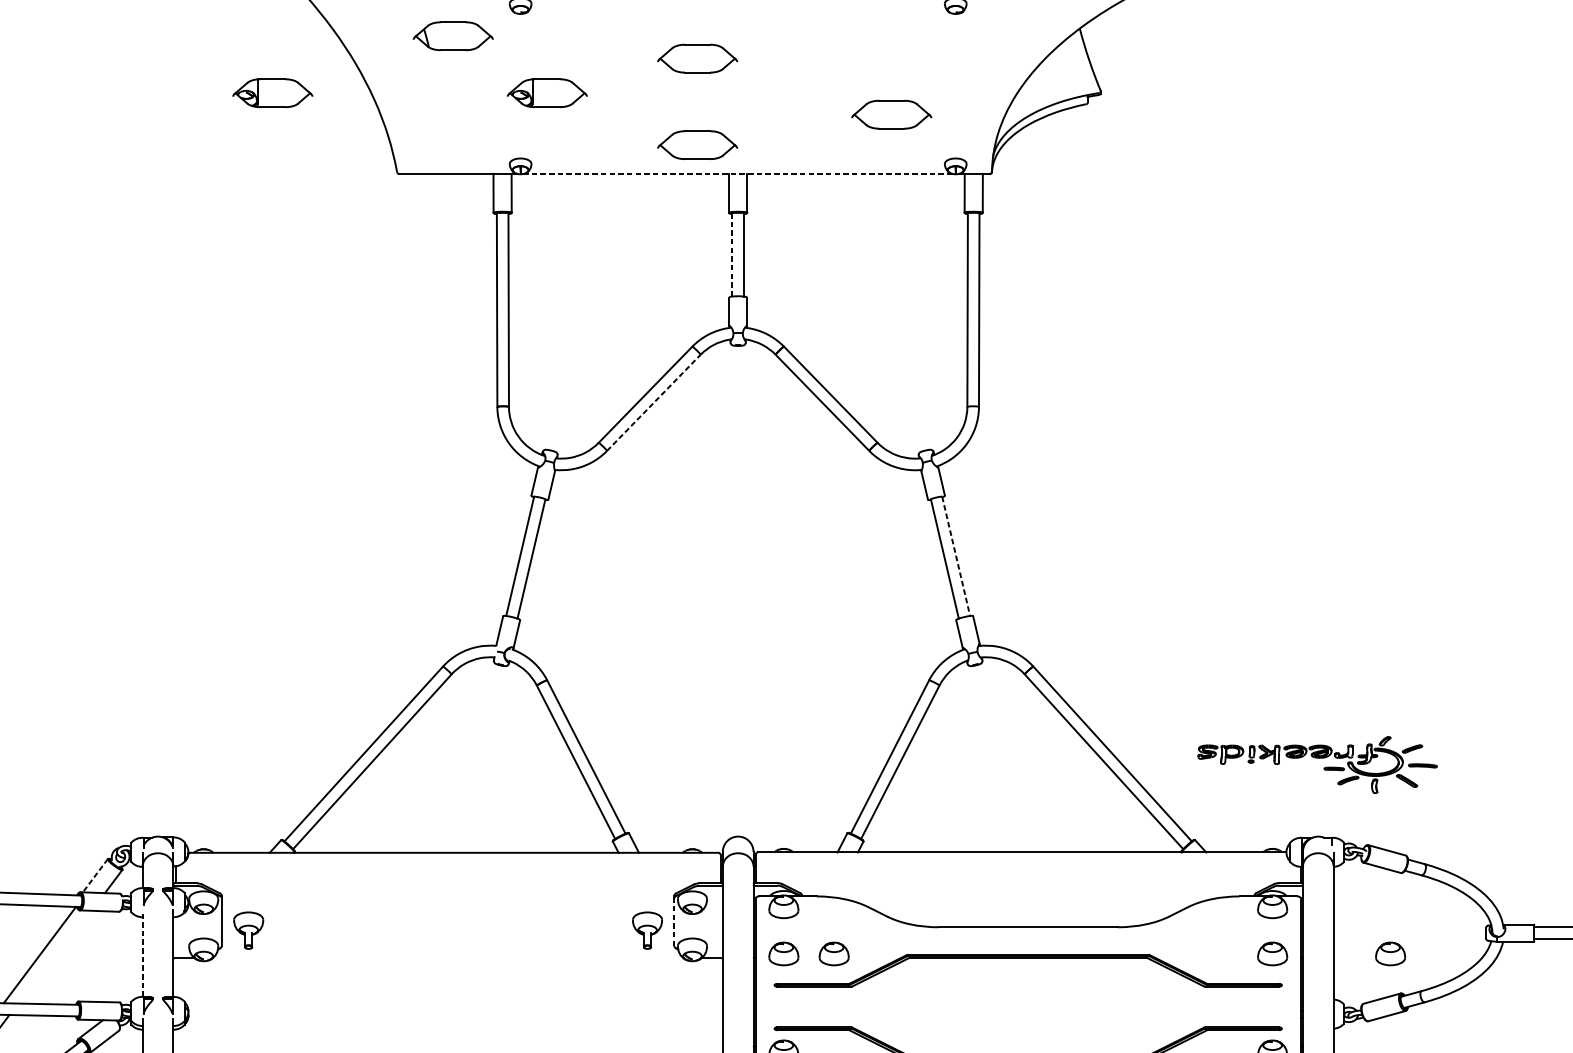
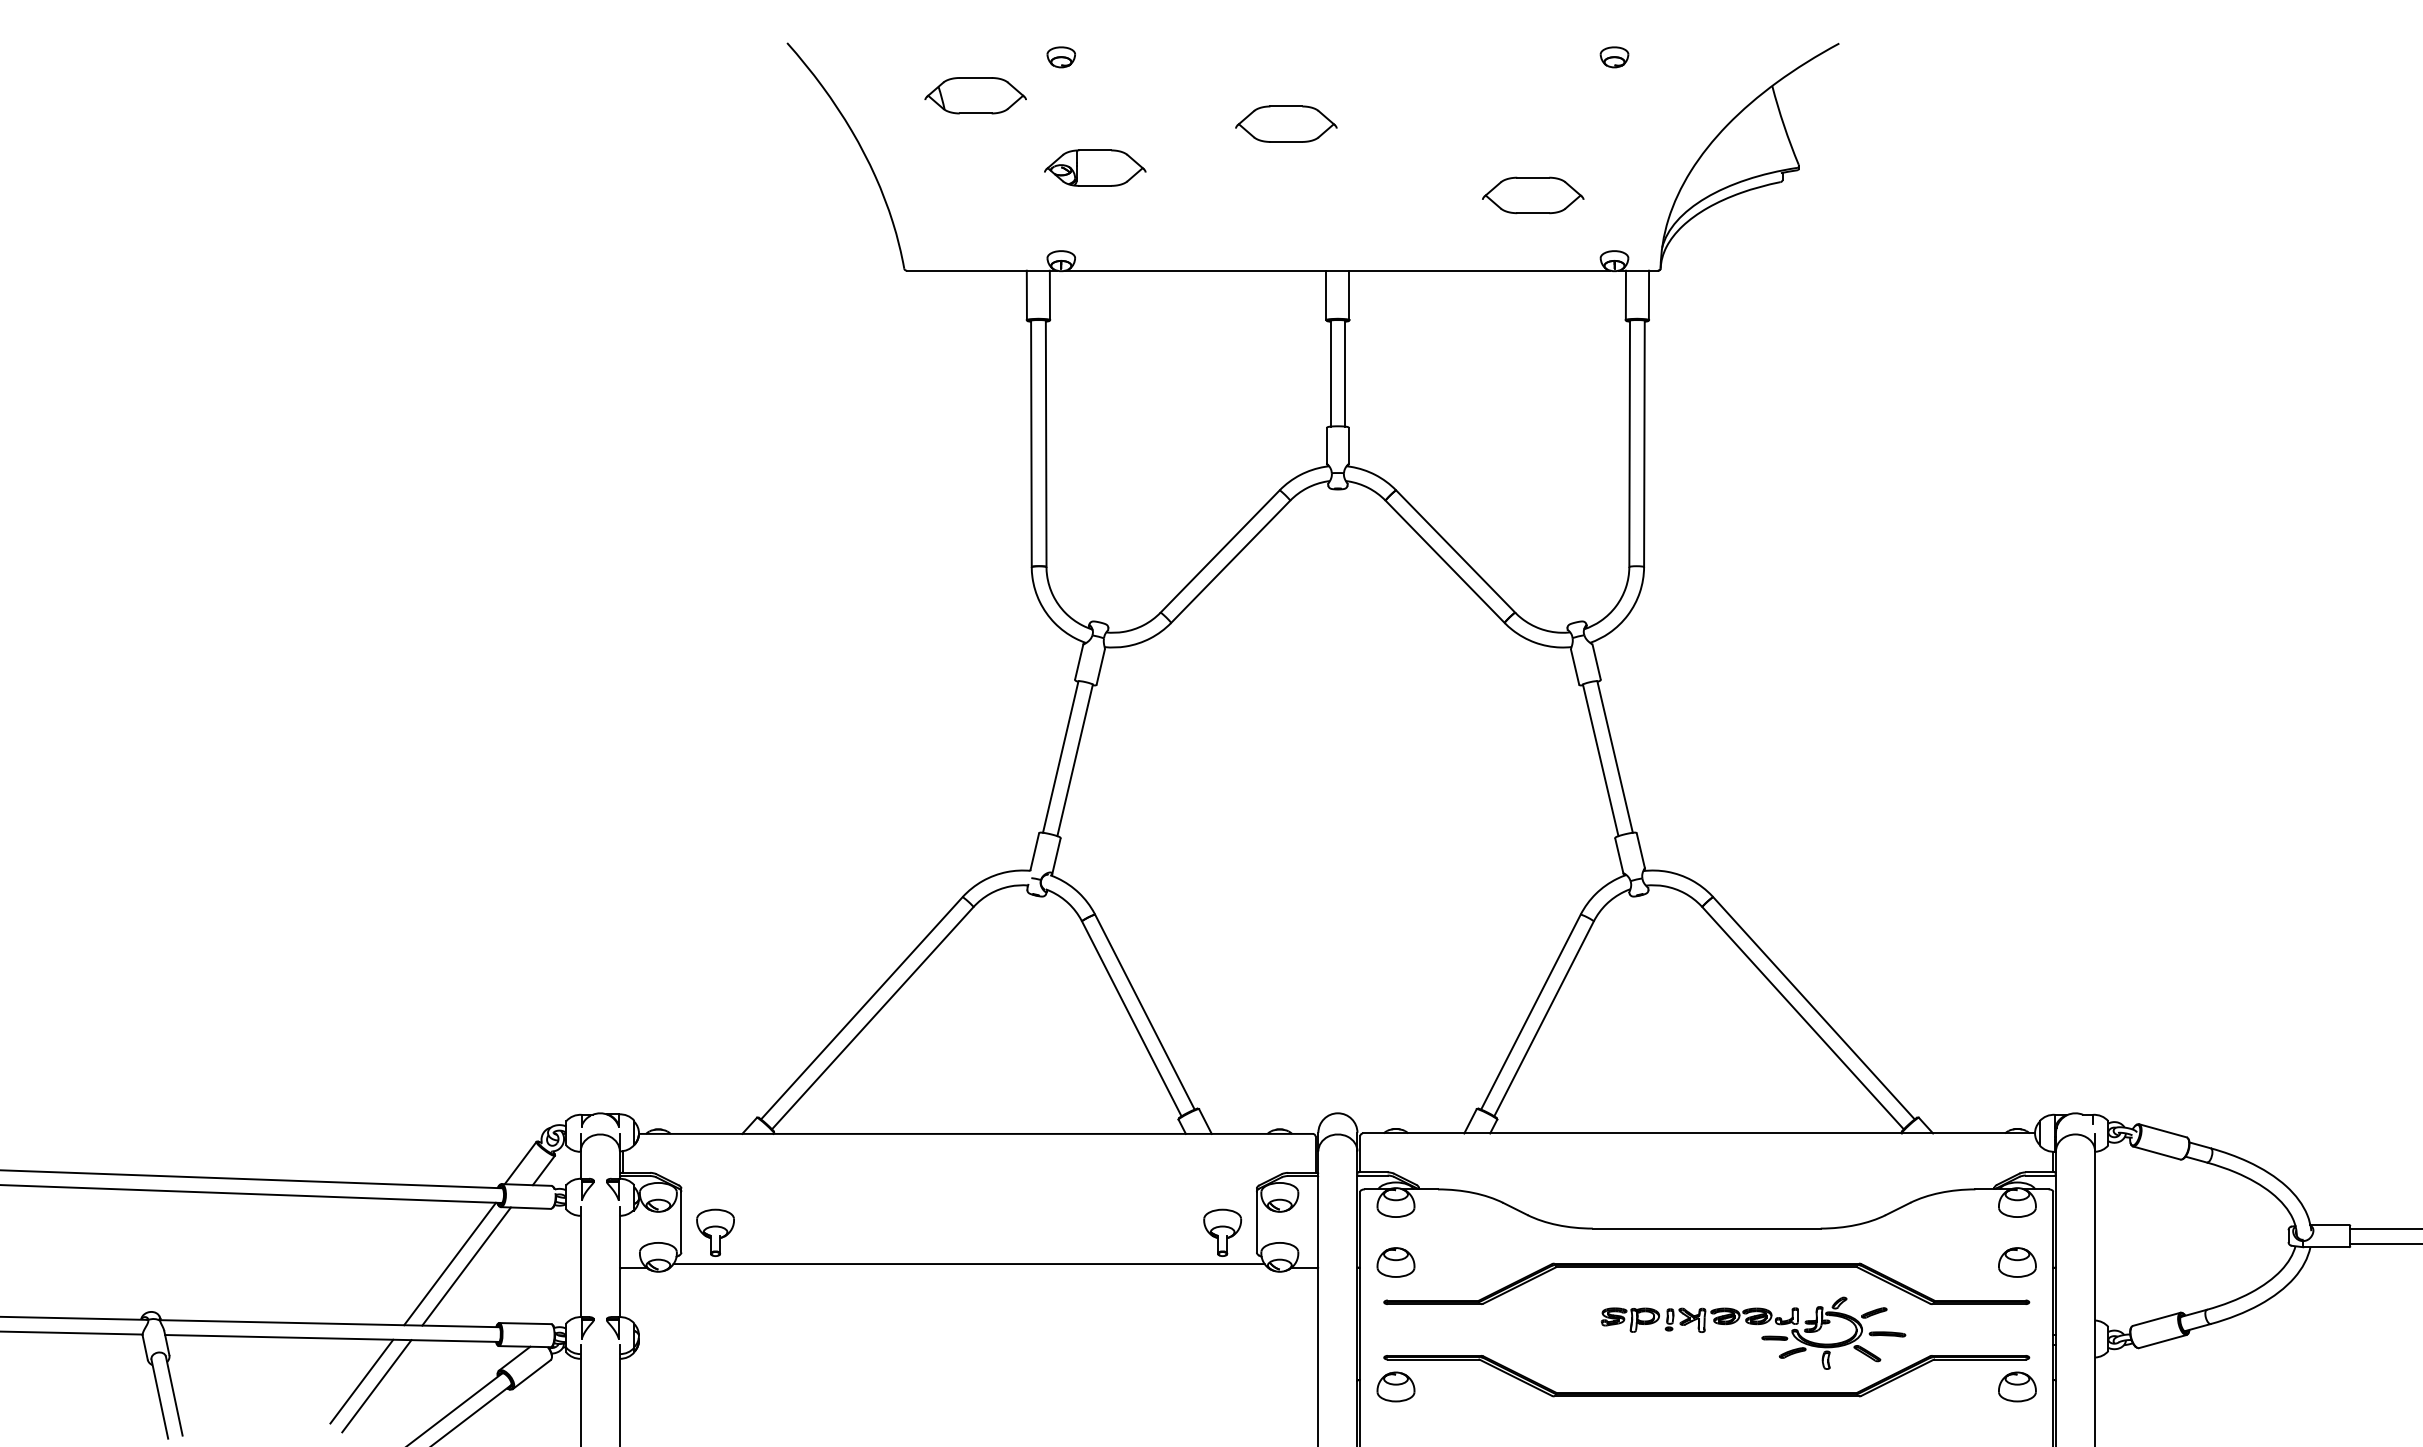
part: (273, 92) -> (746, 167), removed
part: (697, 144) -> (1286, 233), removed
line: (737, 173) -> (1337, 270), dashed -> solid
line: (732, 255) -> (1330, 374), dashed -> solid
line: (654, 402) -> (1231, 561), dashed -> solid
line: (956, 556) -> (1615, 757), dashed -> solid
part: (1319, 758) -> (1756, 1325), moved
line: (95, 876) -> (520, 1163), dashed -> solid
line: (674, 921) -> (1256, 1221), dashed -> solid
line: (142, 953) -> (580, 1261), dashed -> solid
part: (833, 953) -> (1459, 1262), removed
part: (1390, 953) -> (2167, 1262), removed
line: (447, 955) -> (968, 1264), added
line: (52, 957) -> (466, 1266), added

